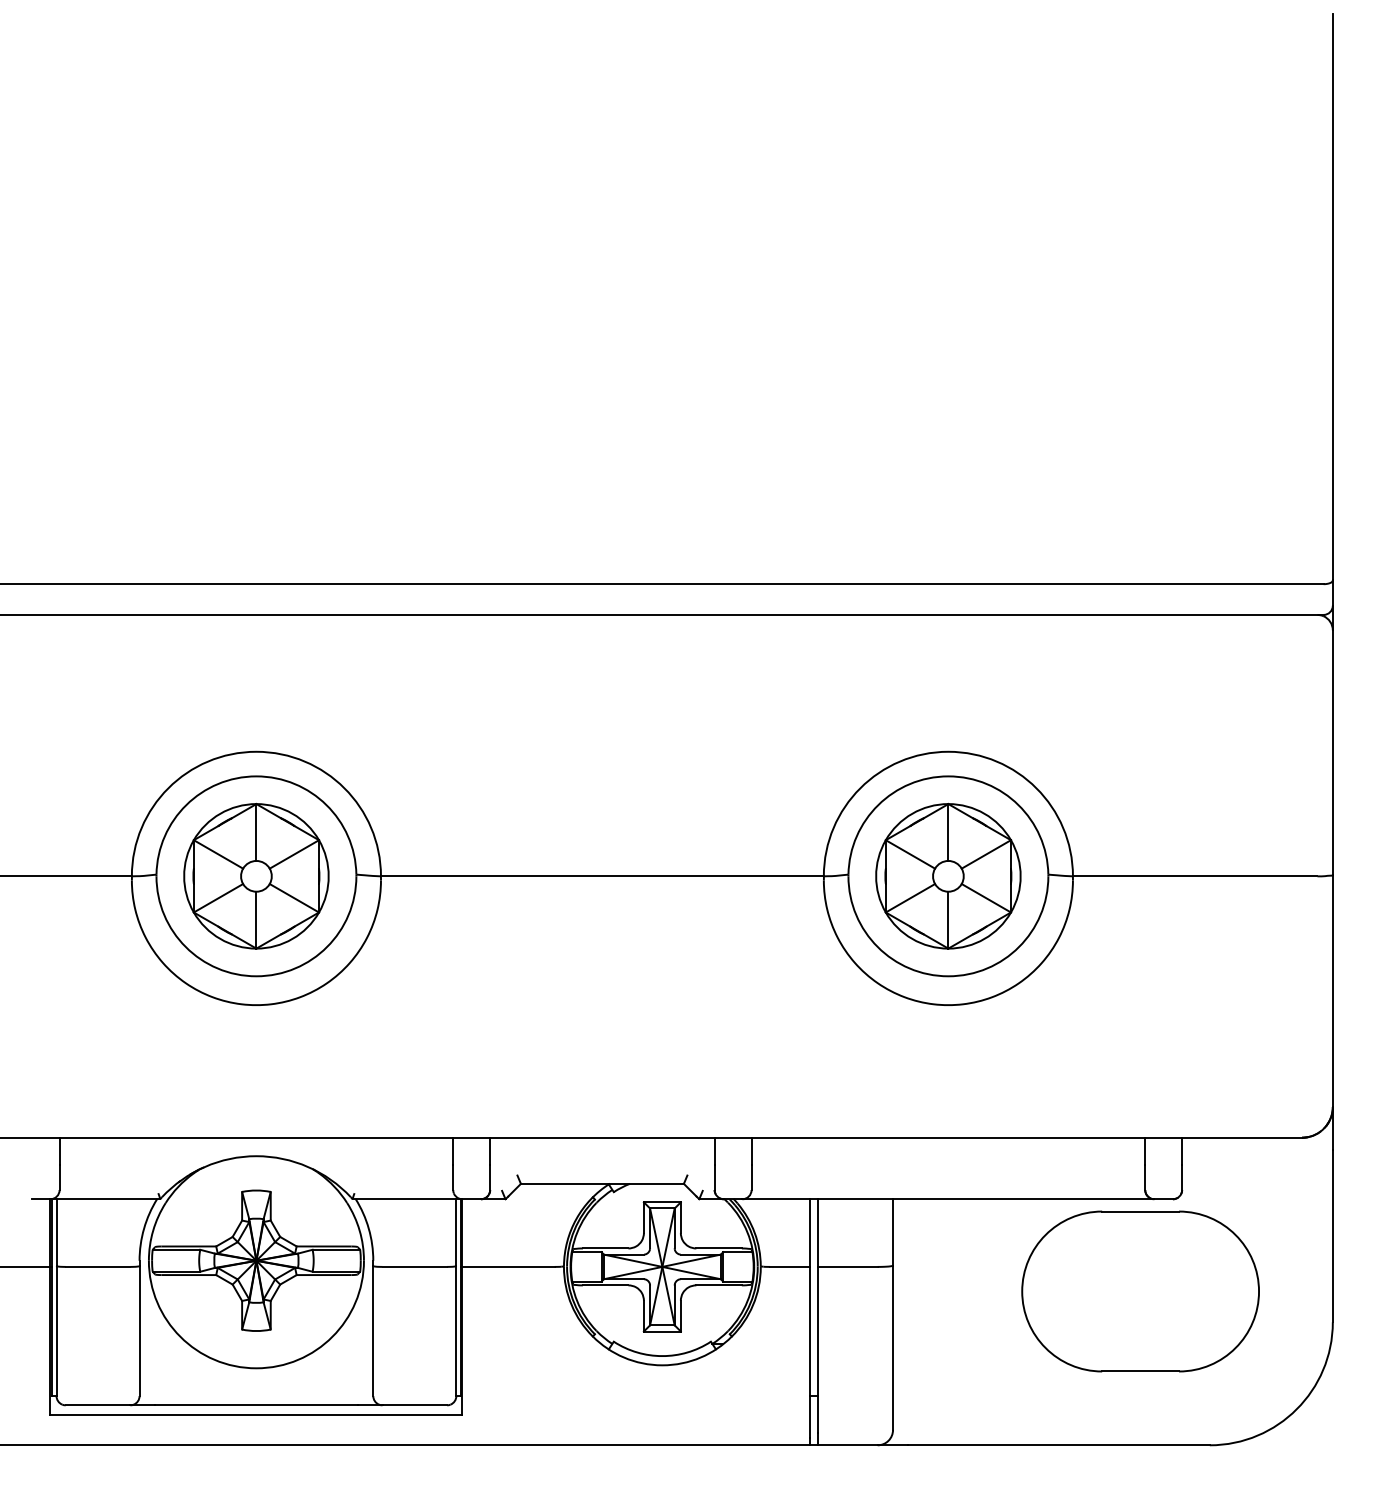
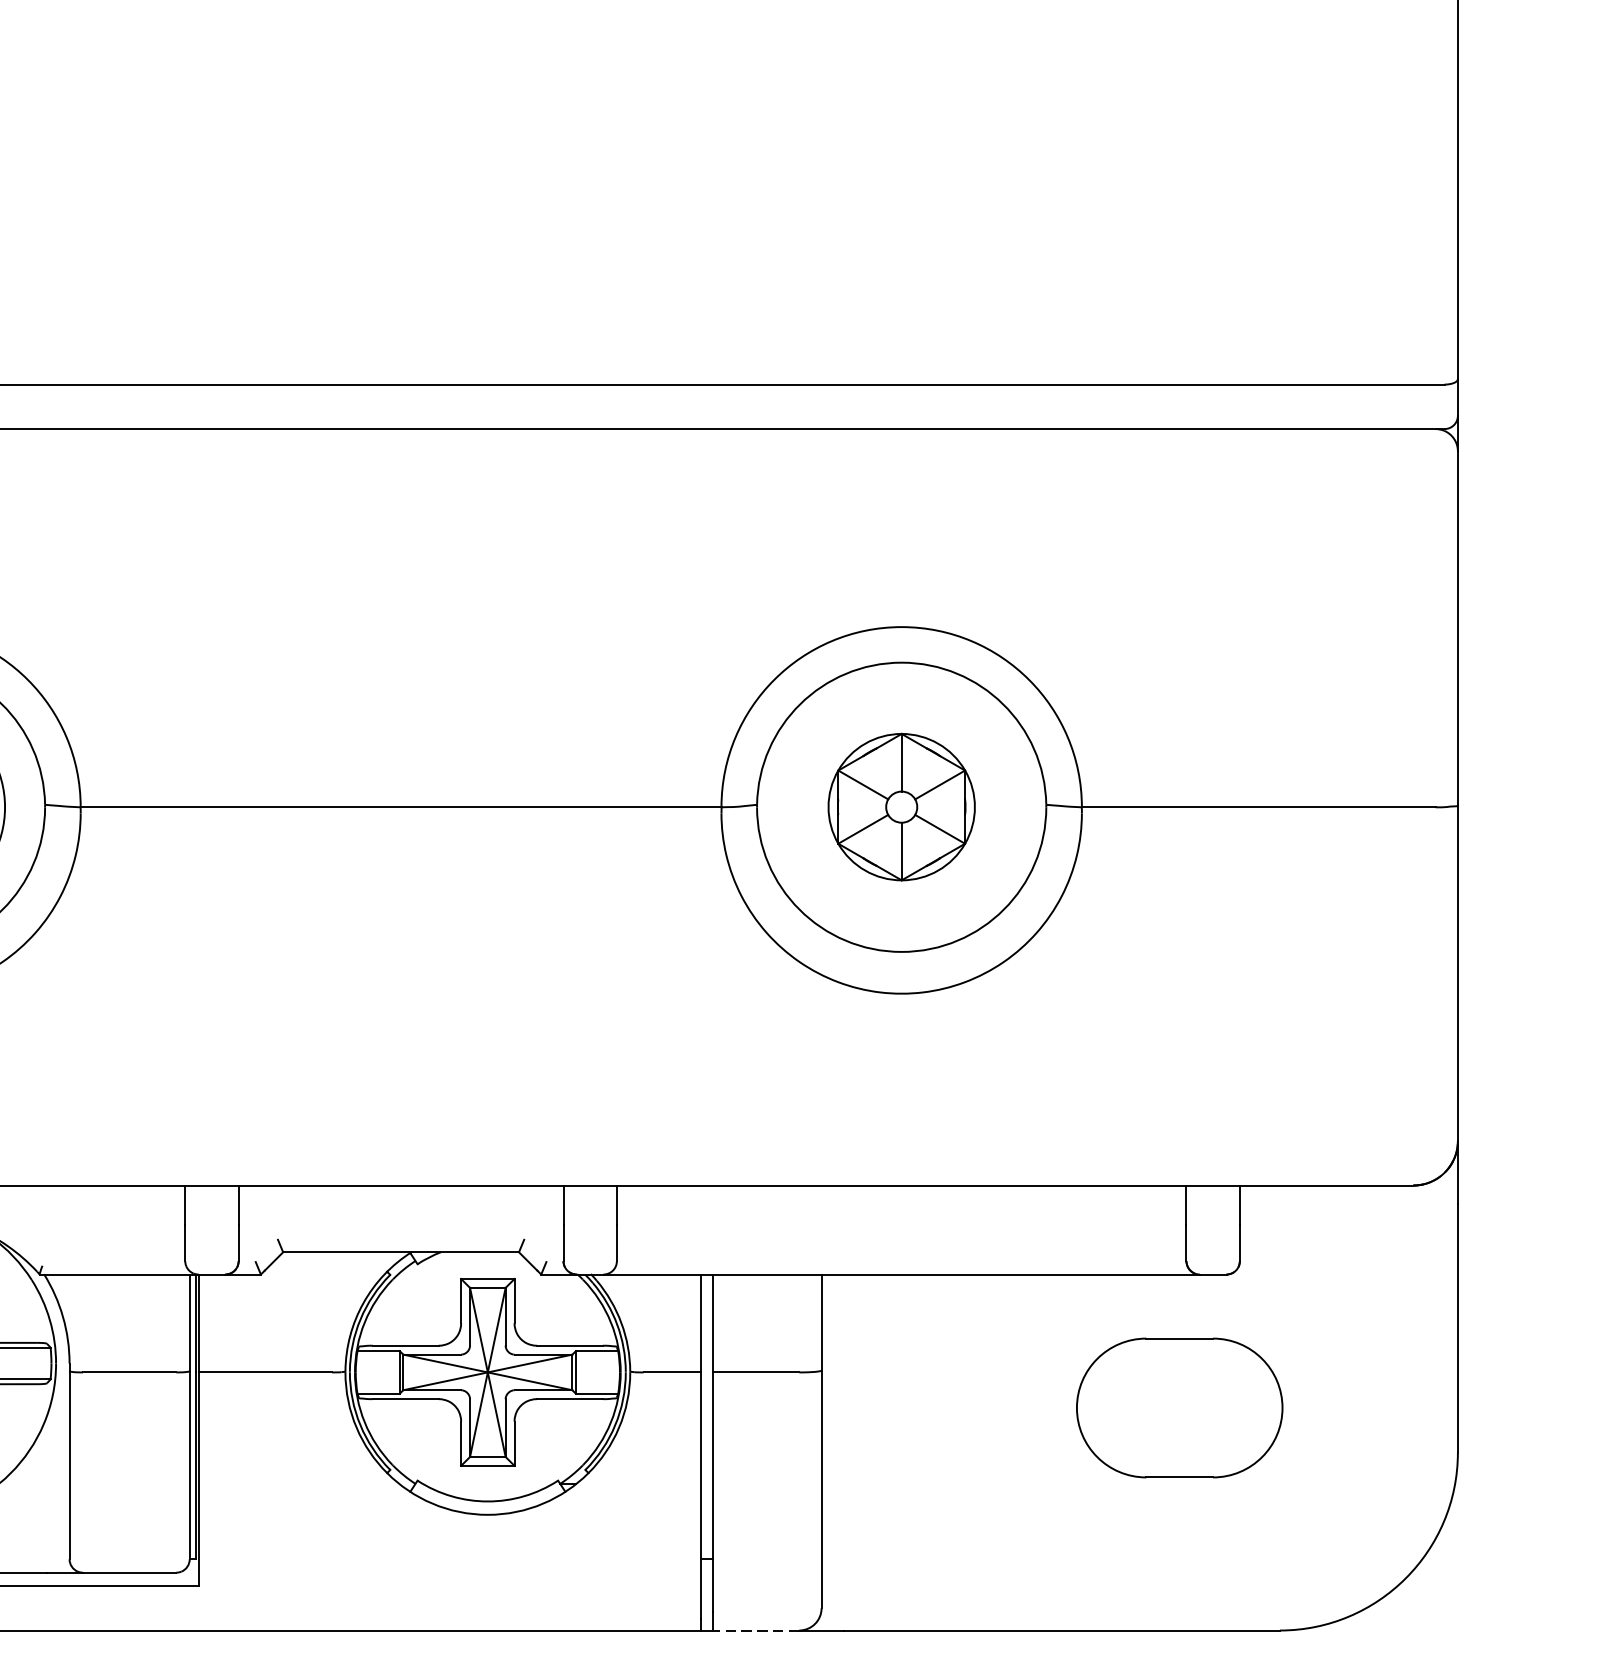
part: (948, 875) -> (901, 806), size x0.7
part: (1140, 1291) -> (1179, 1407), size x0.6
line: (847, 1445) -> (755, 1630), solid -> dashed

